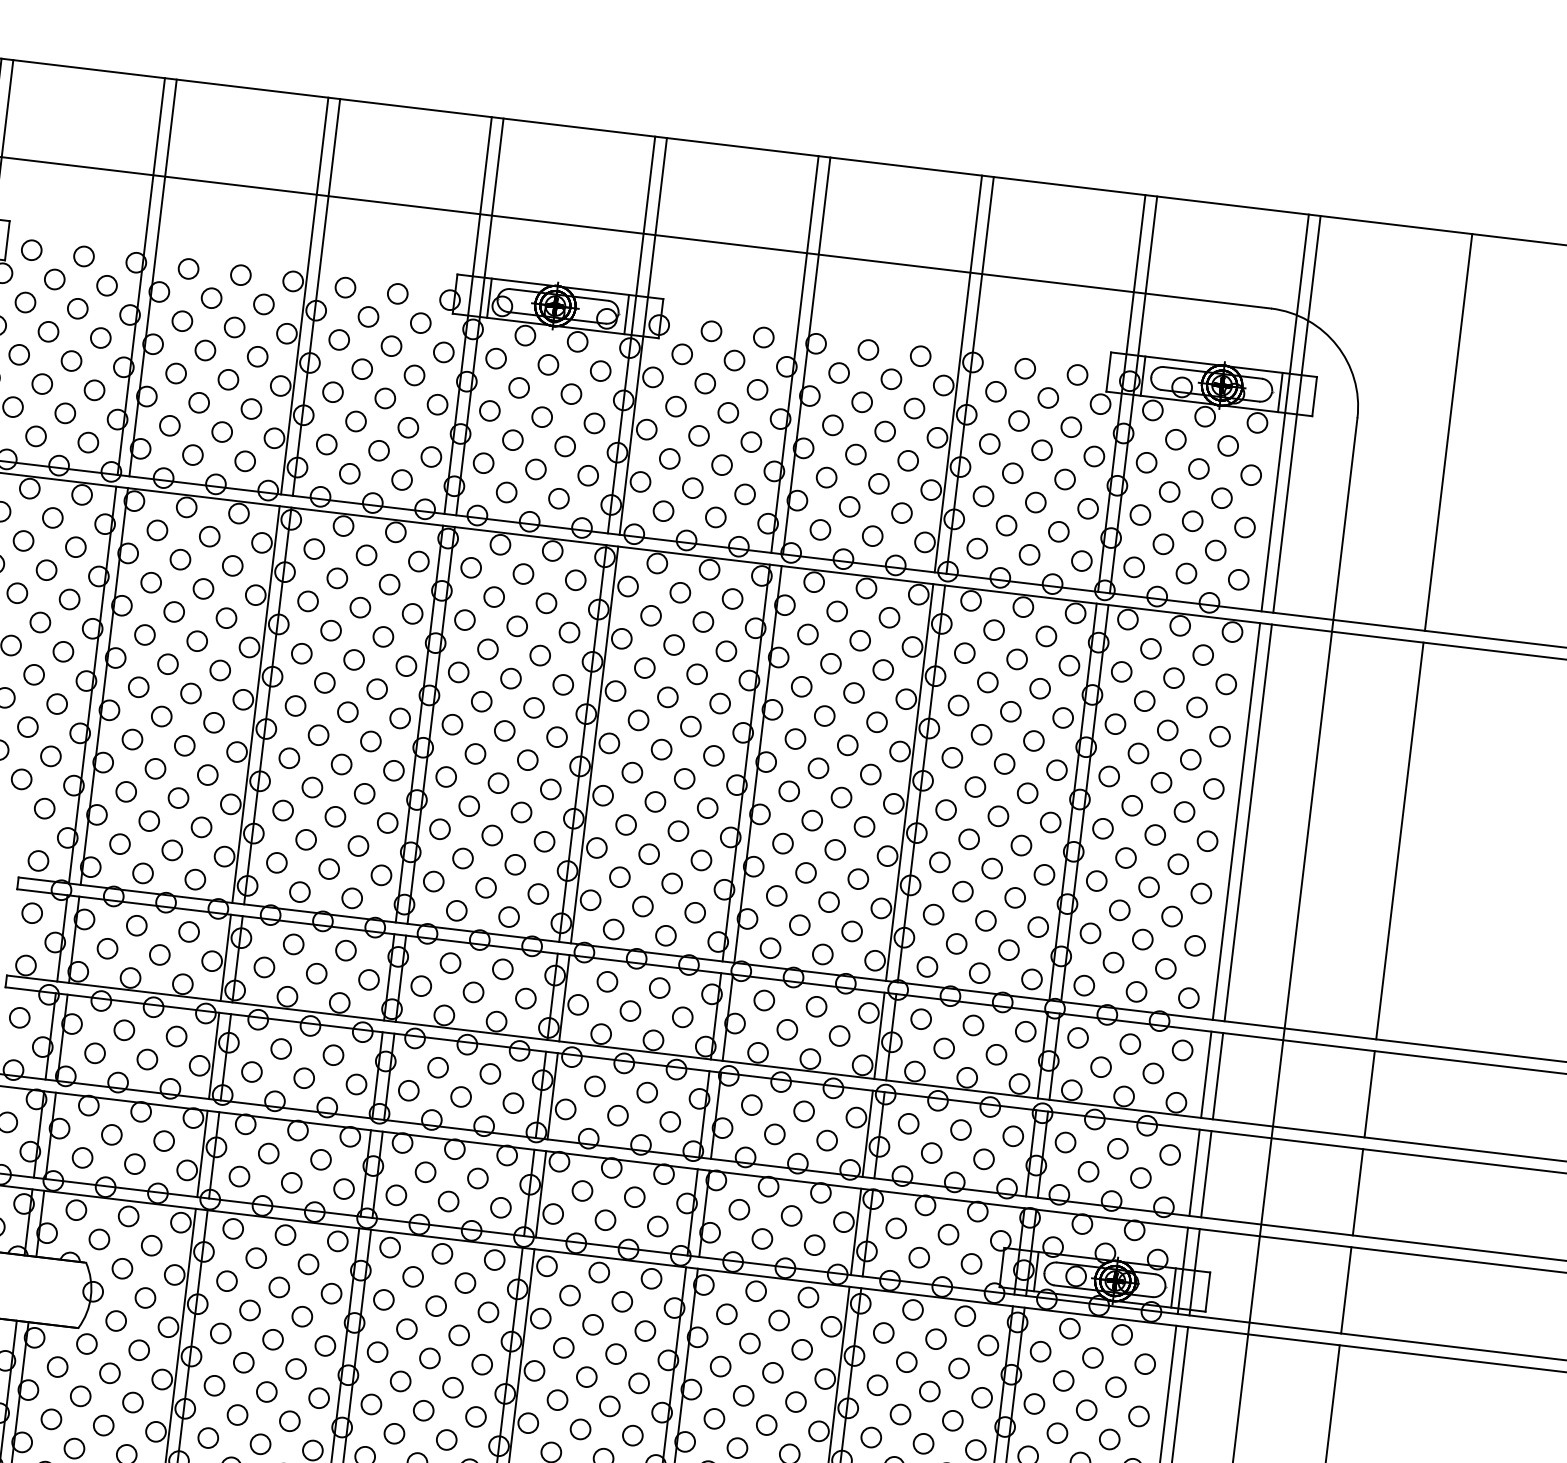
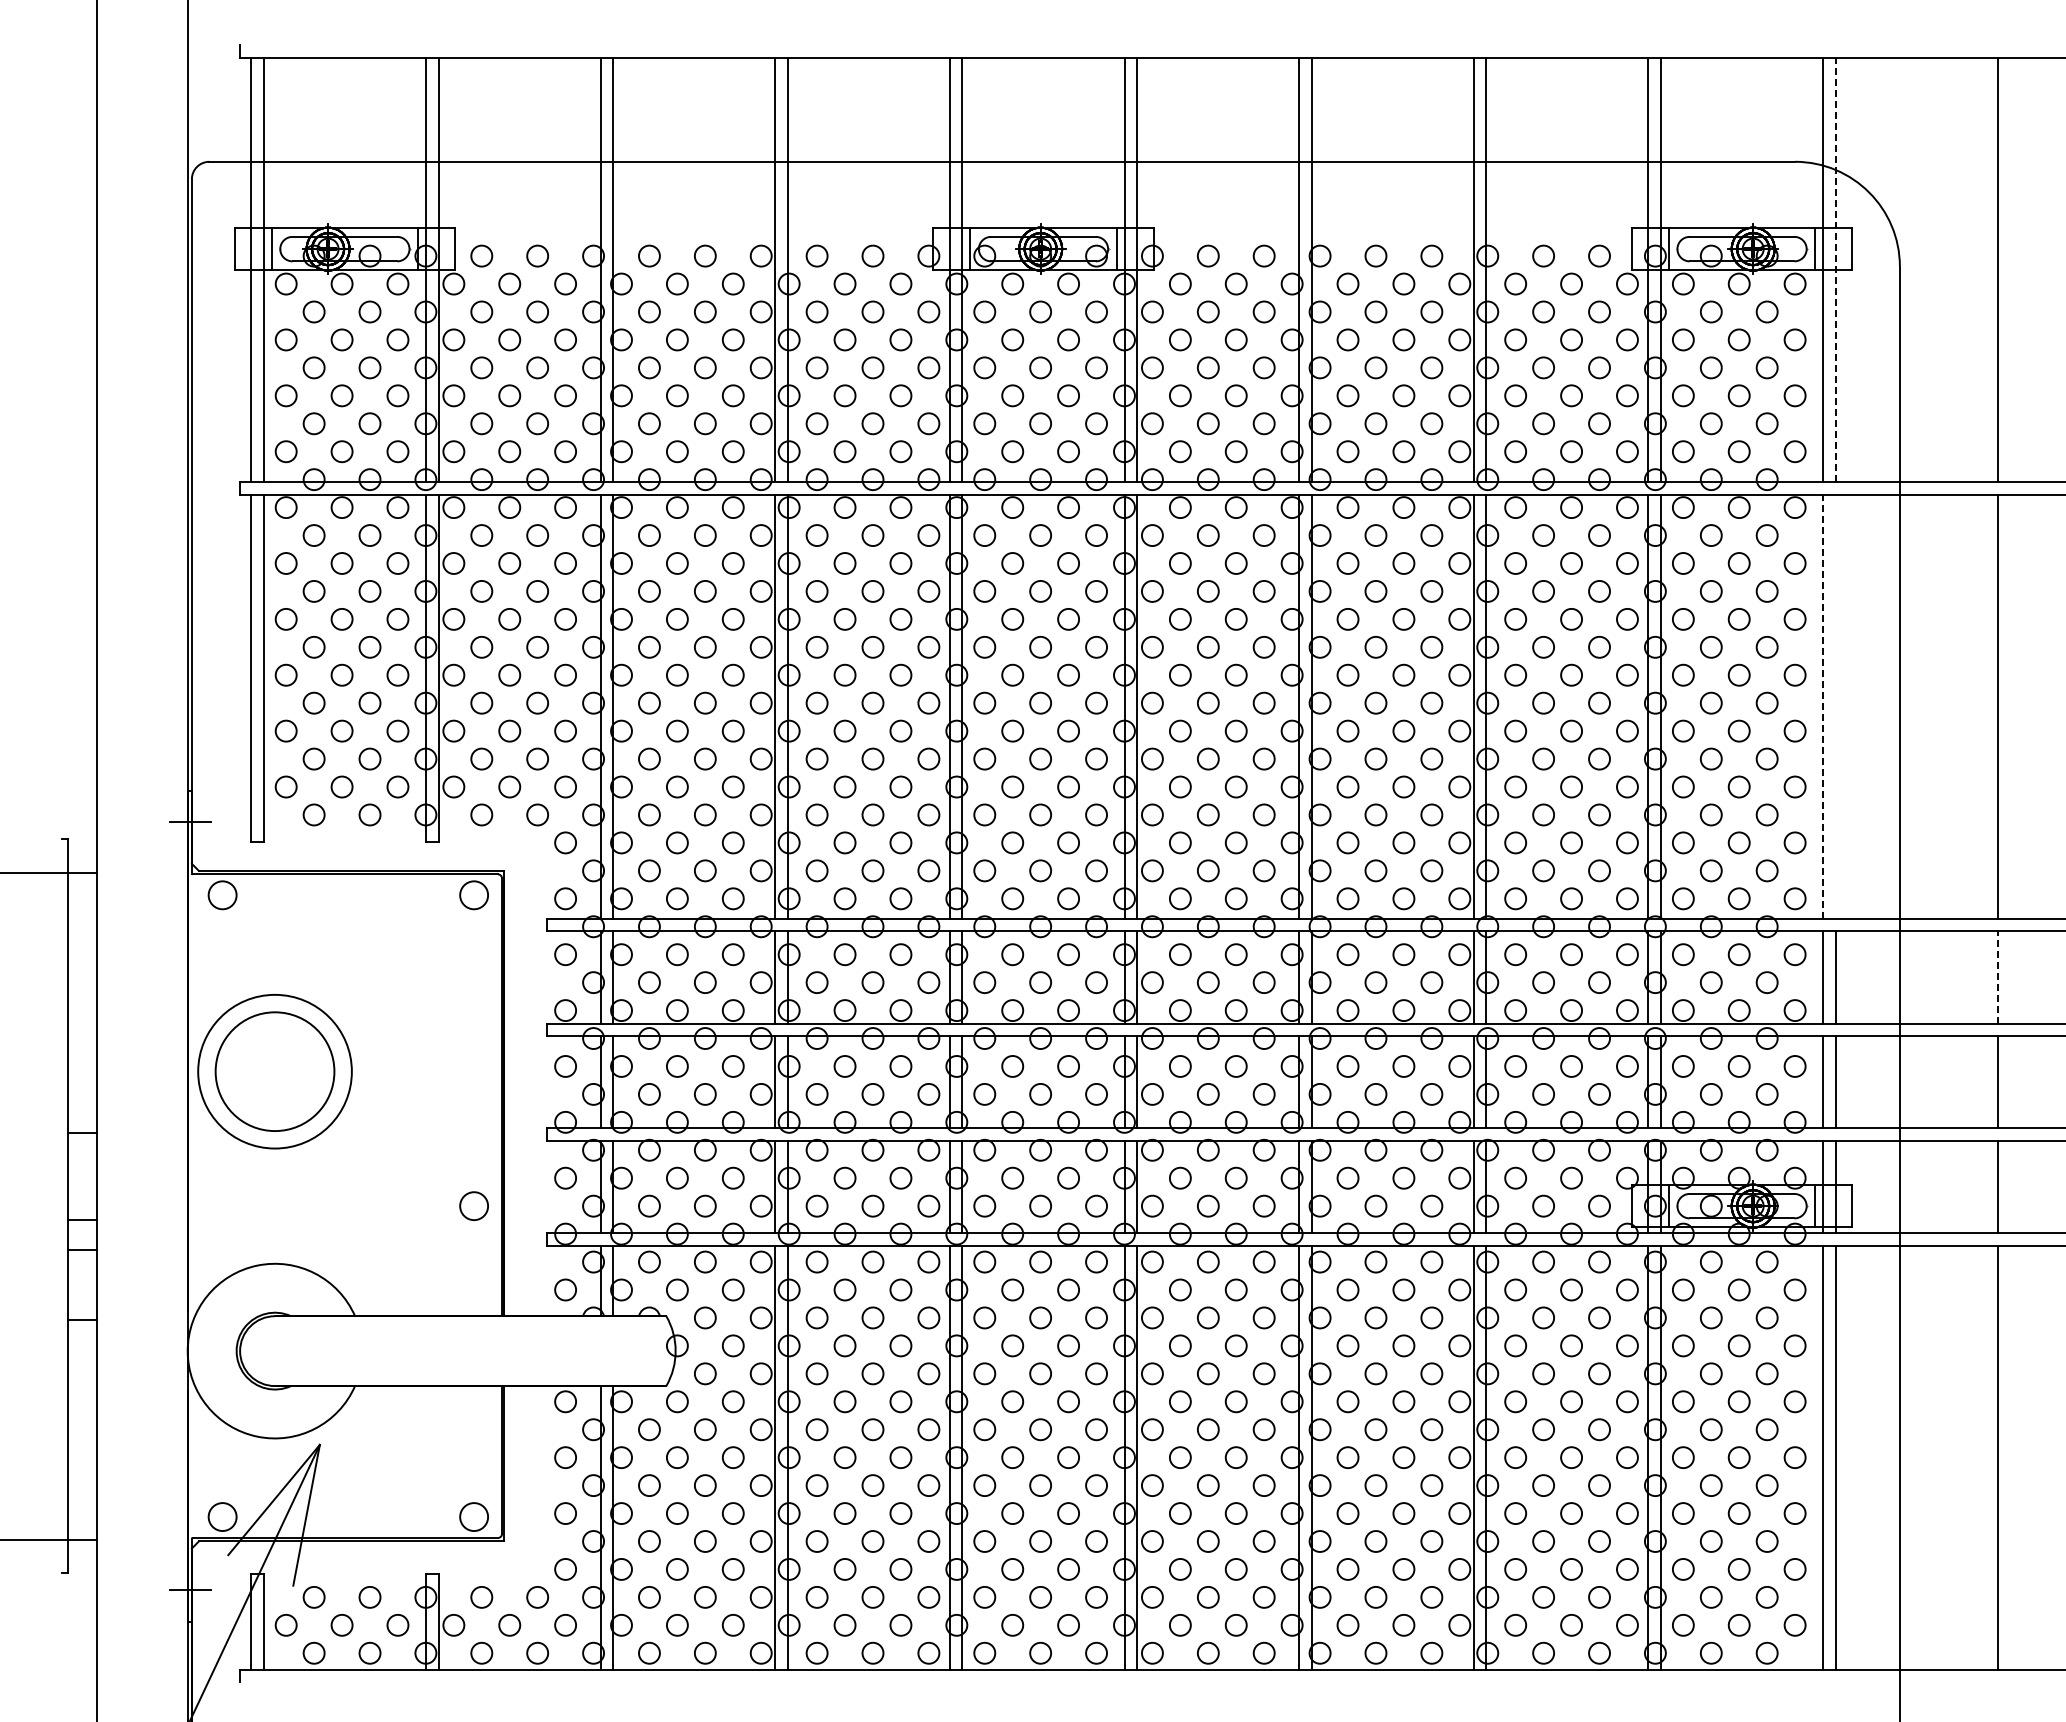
line: (1296, 413) -> (1835, 269), solid -> dashed
line: (1236, 821) -> (1823, 706), solid -> dashed
line: (1248, 822) -> (1835, 706), removed
line: (1369, 1093) -> (1997, 976), solid -> dashed

